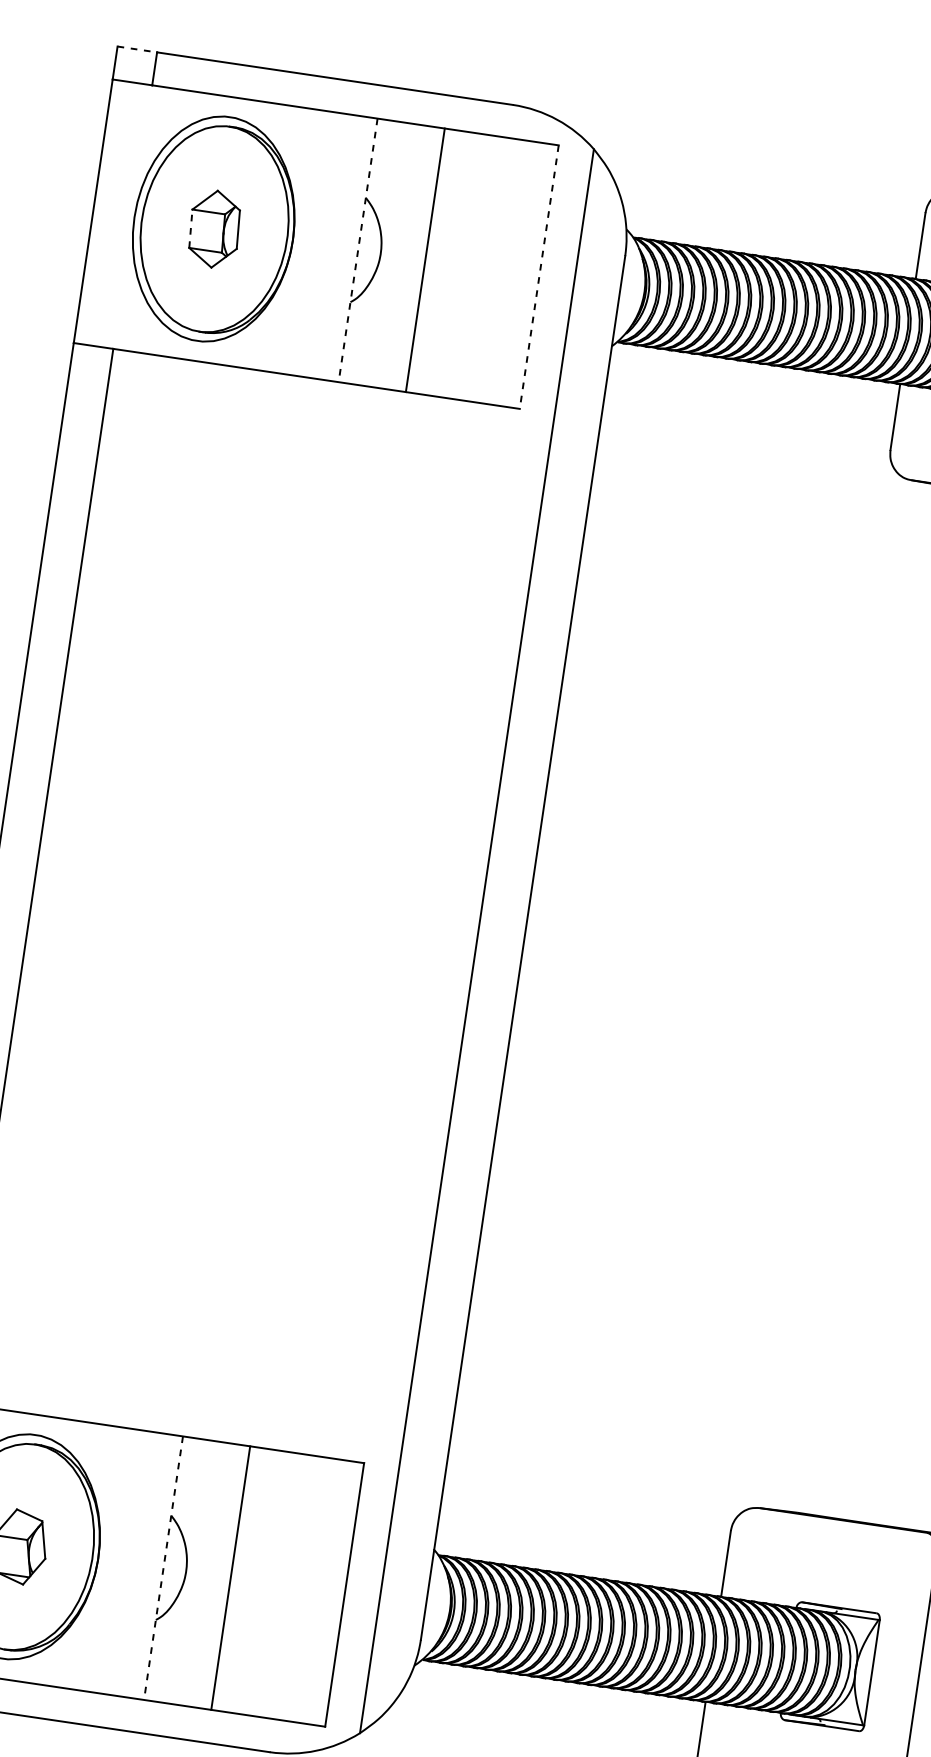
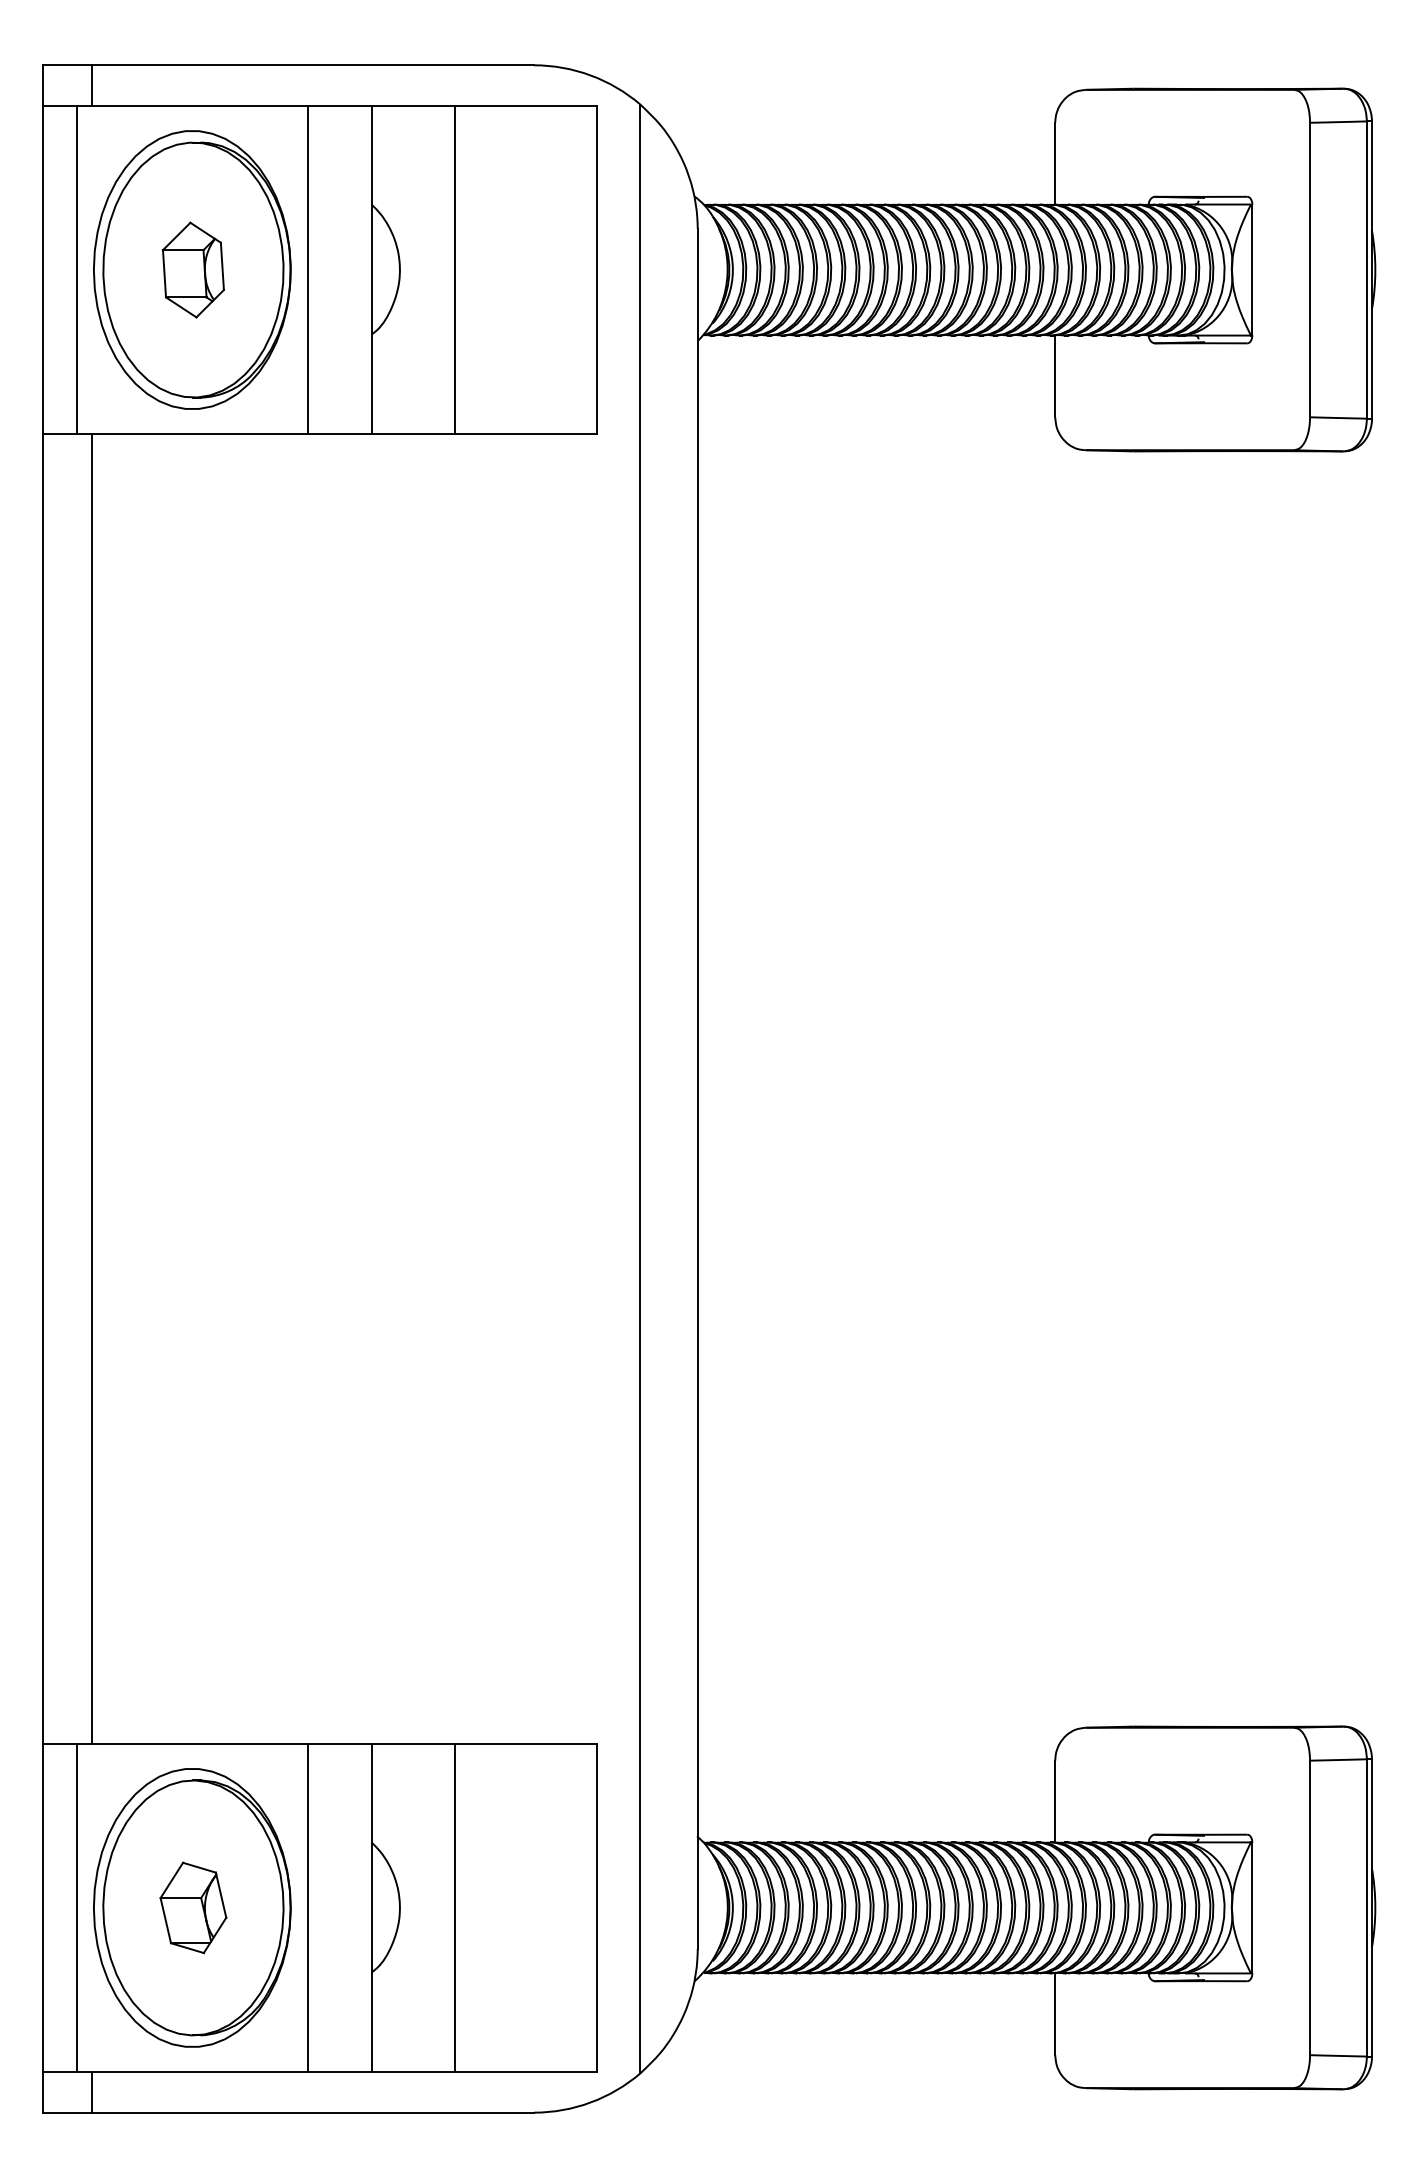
line: (137, 49) -> (67, 65), dashed -> solid
line: (120, 214) -> (76, 269), added
line: (190, 228) -> (164, 273), dashed -> solid
line: (307, 242) -> (308, 269), added
line: (357, 250) -> (371, 270), dashed -> solid
line: (538, 277) -> (596, 270), dashed -> solid
line: (112, 1560) -> (308, 1907), added
line: (163, 1567) -> (371, 1907), dashed -> solid

